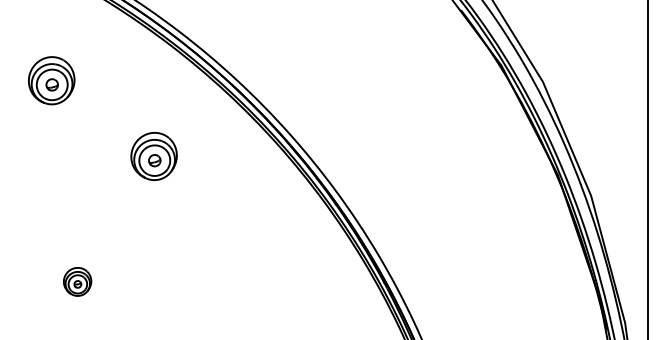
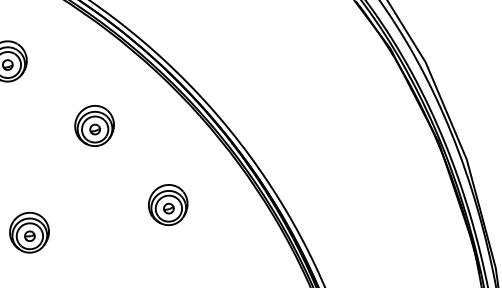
part: (240, 248) -> (168, 204), added
part: (77, 281) -> (29, 232), size x1.67

